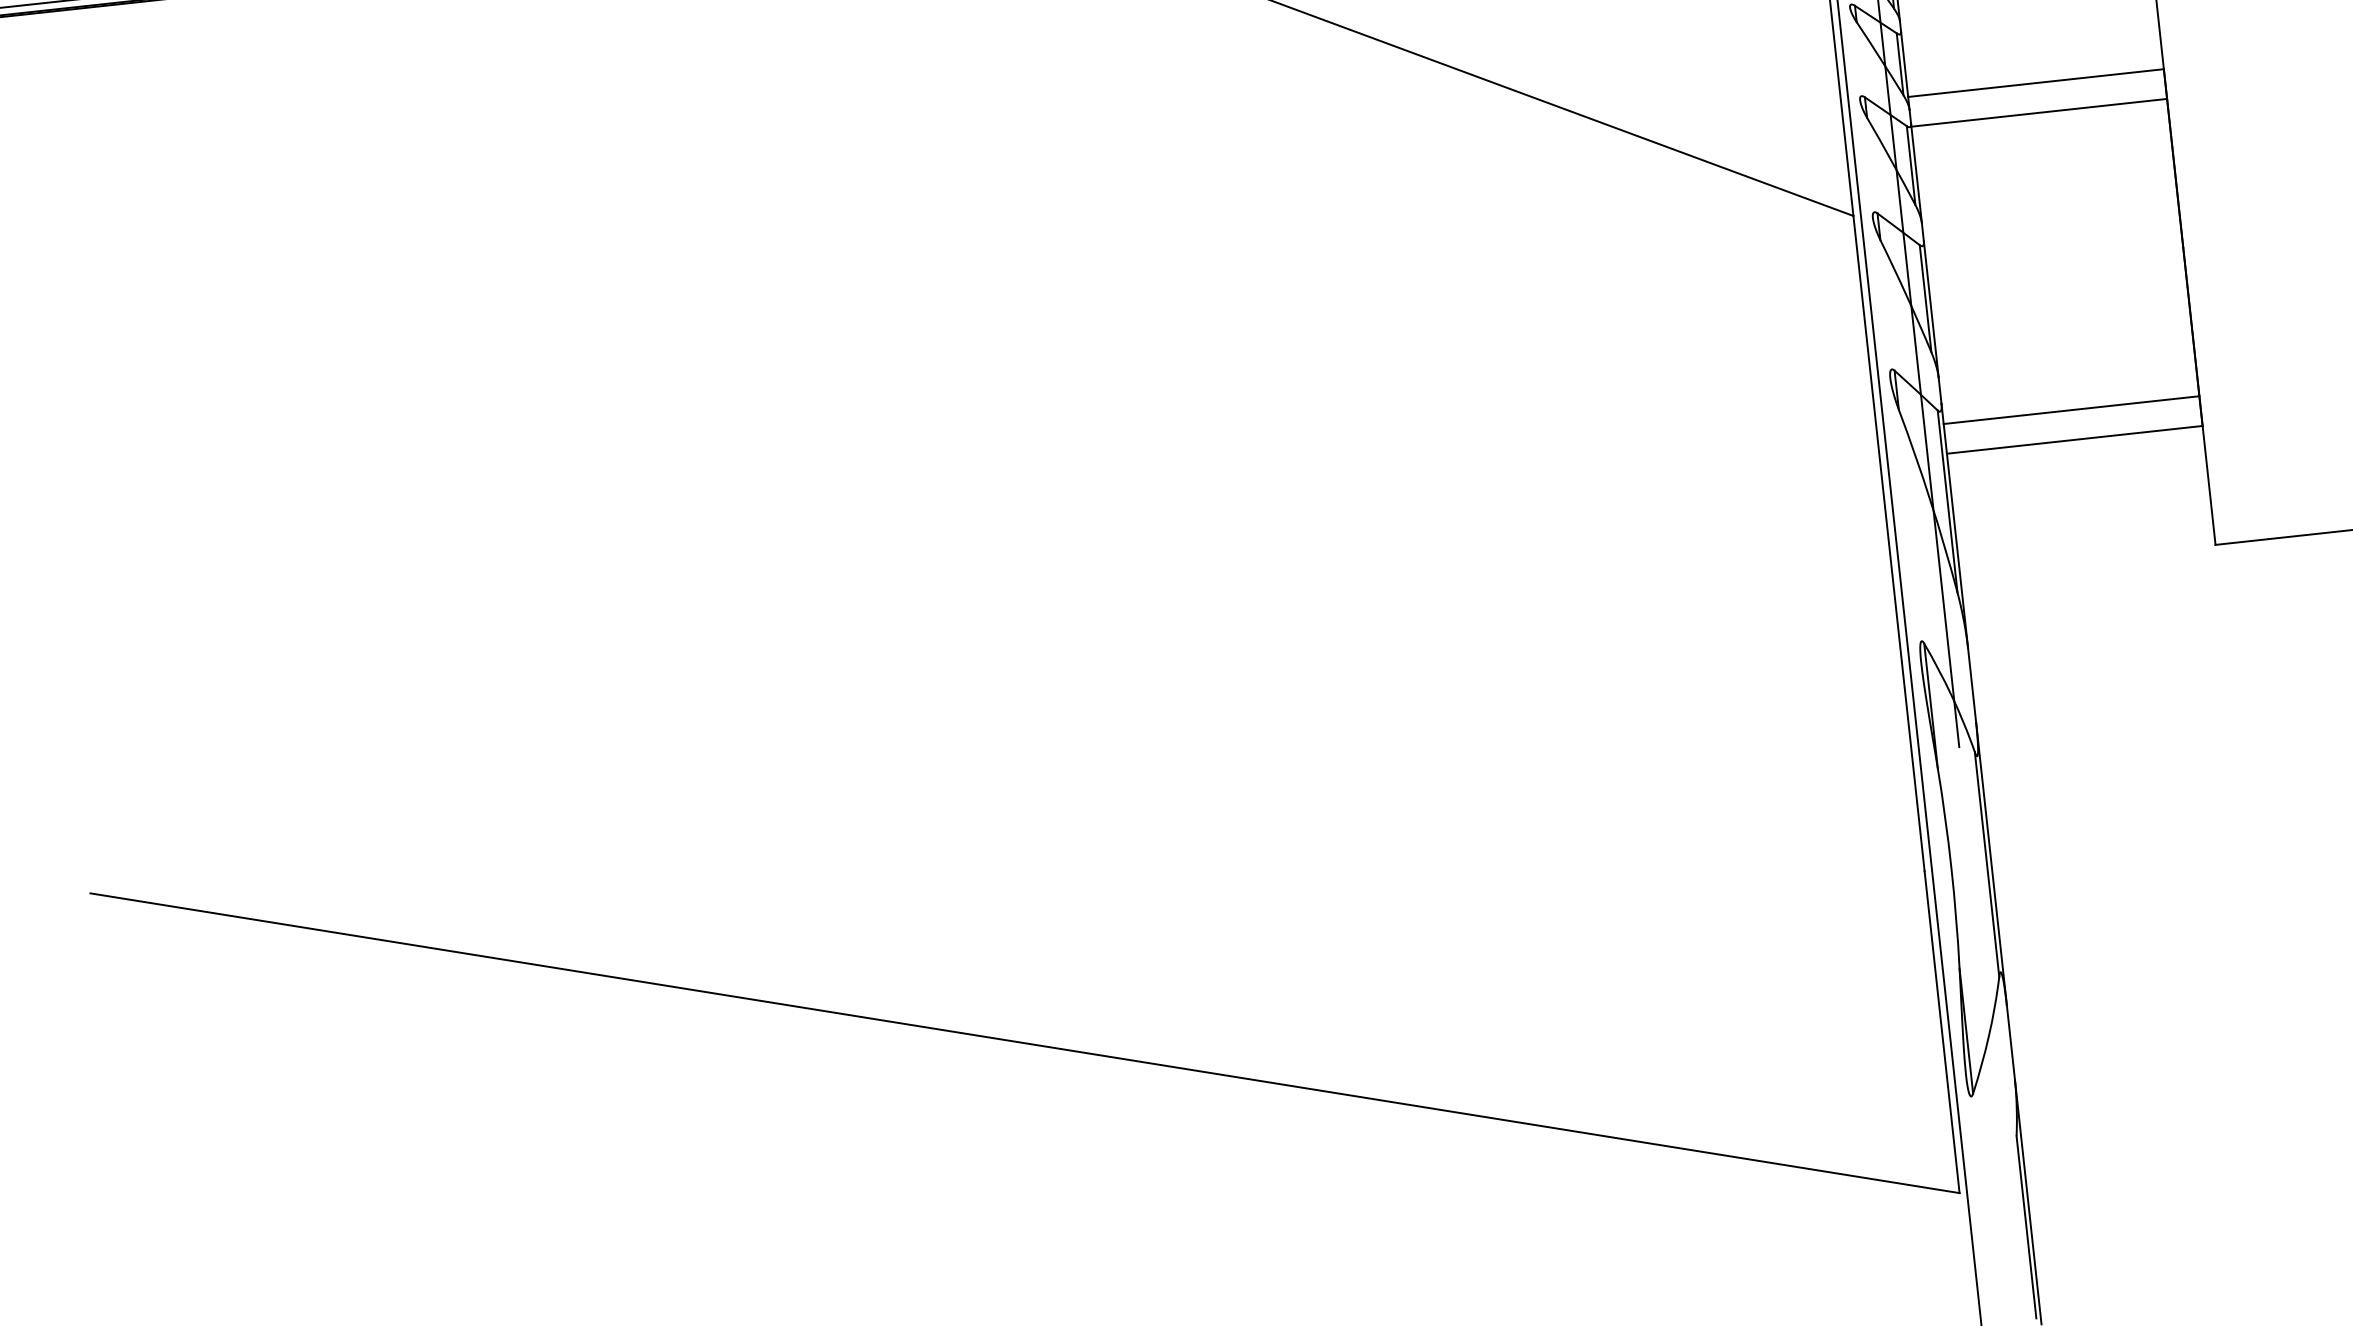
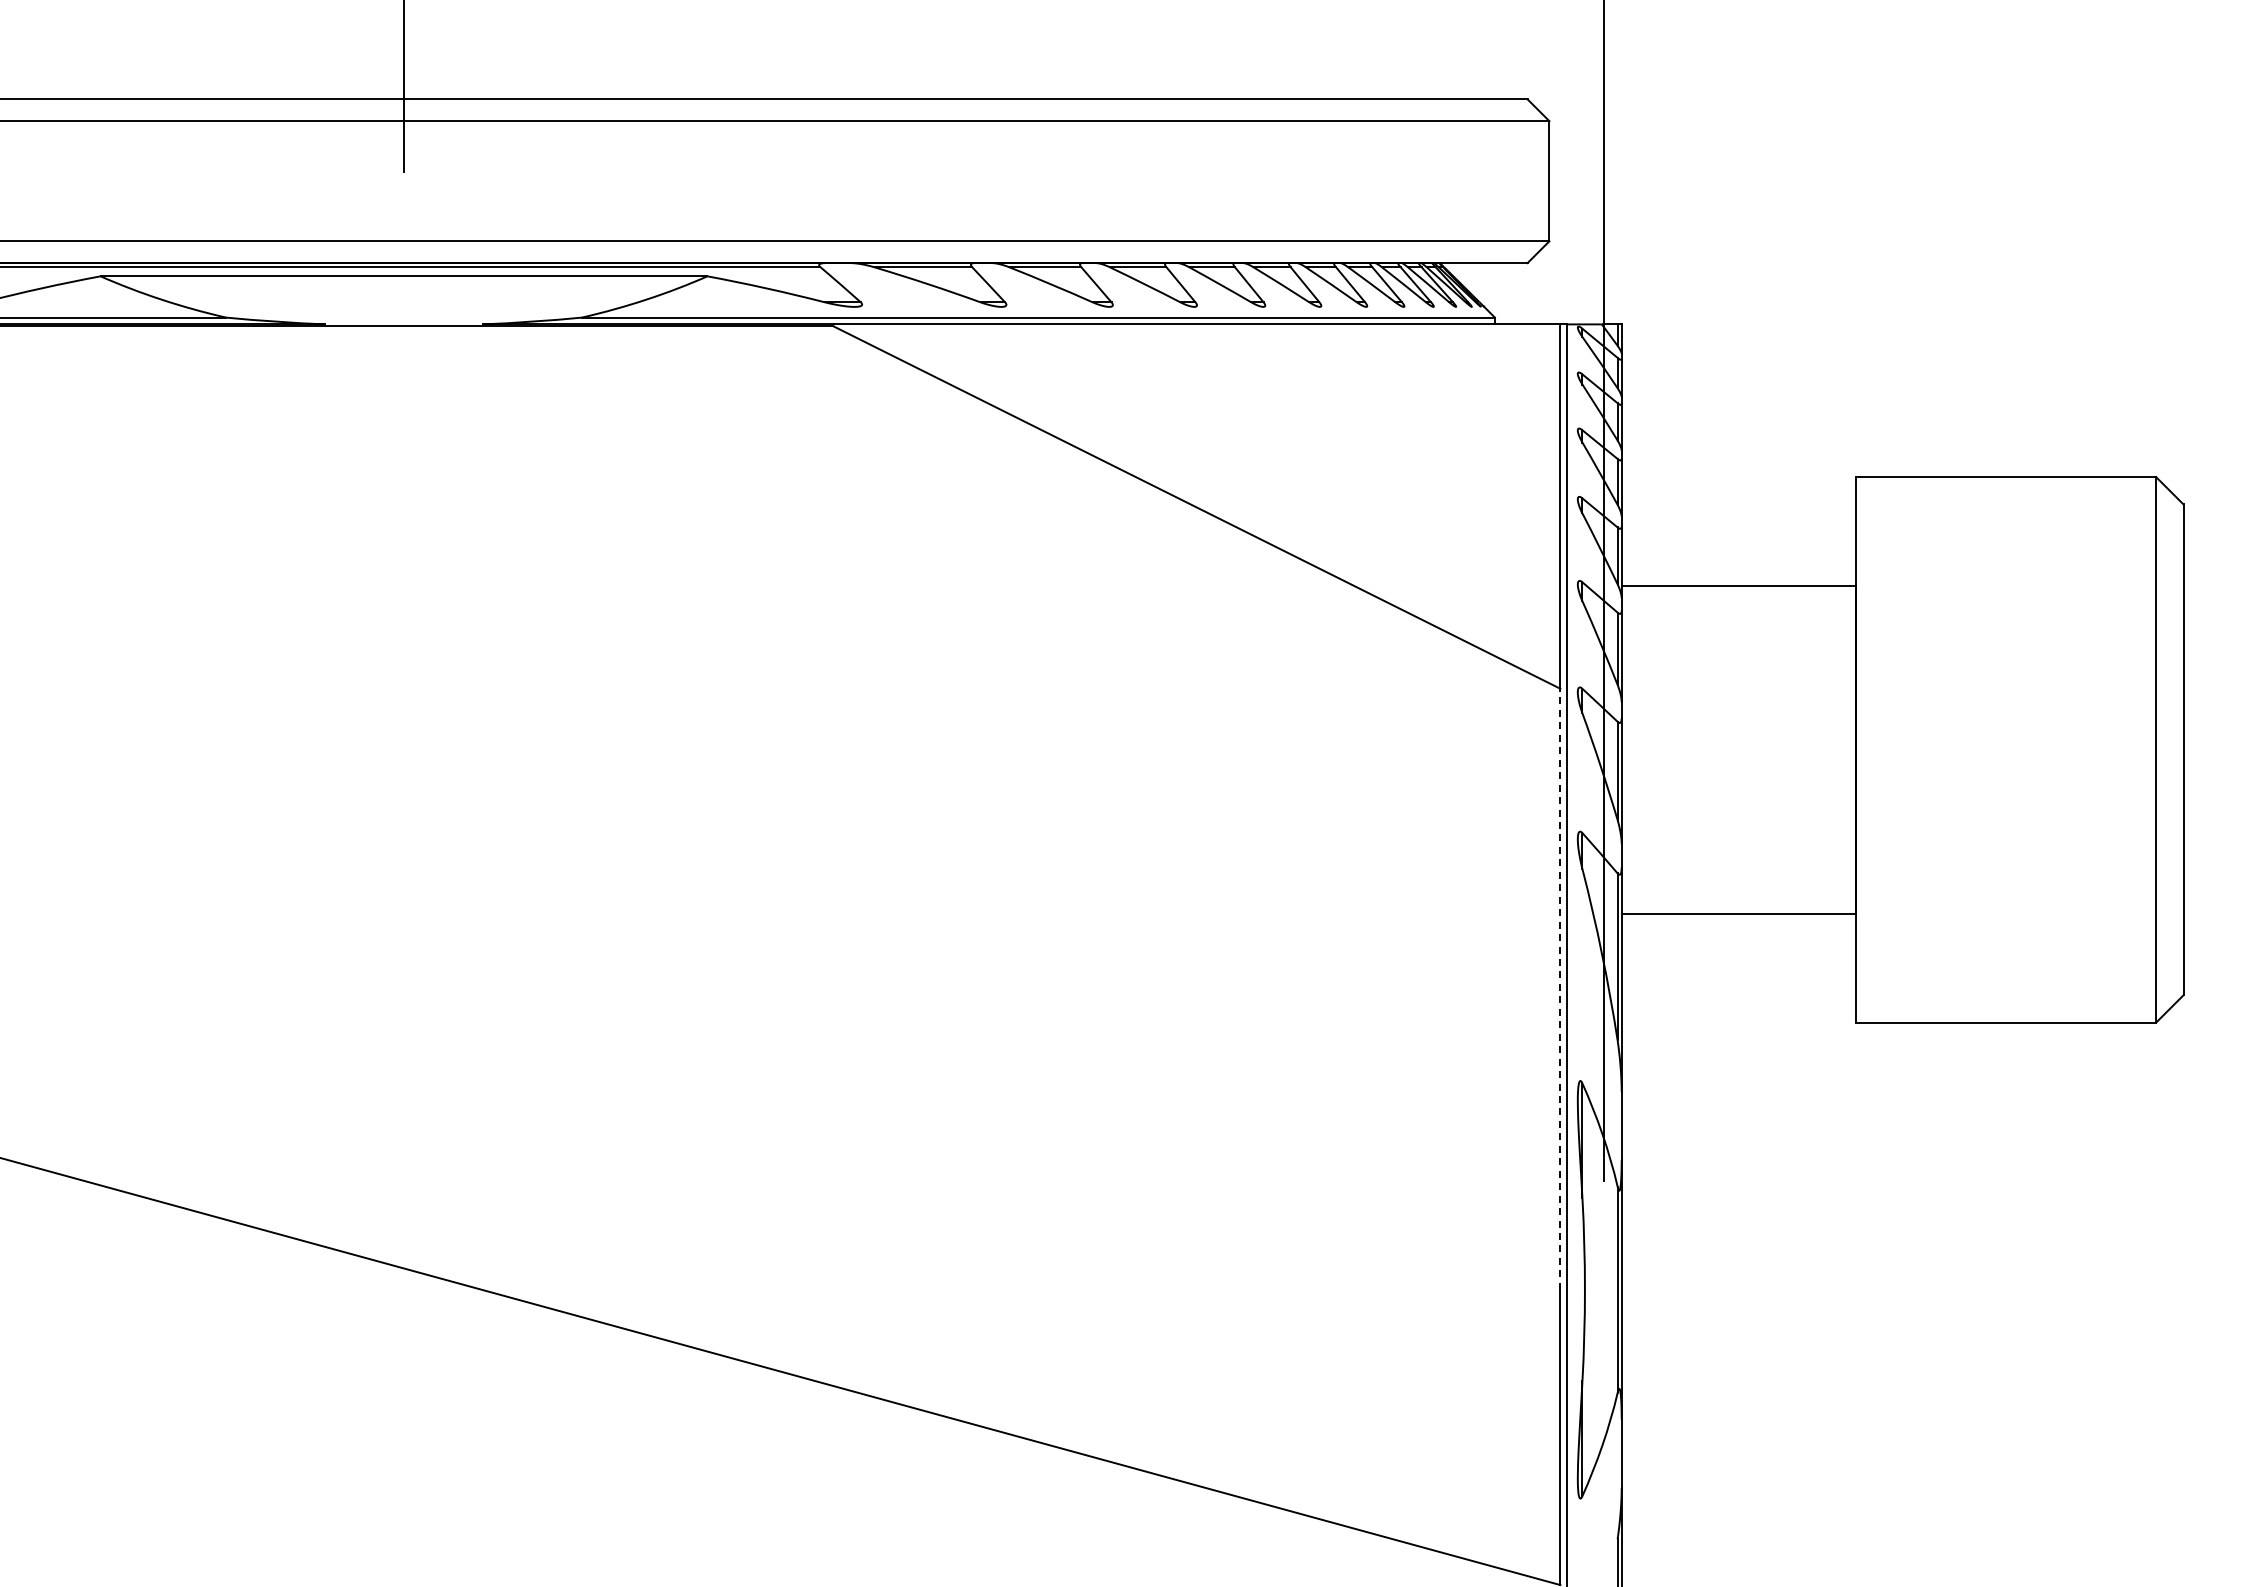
line: (2038, 112) -> (1738, 613), removed
line: (2071, 410) -> (1738, 886), removed
line: (1889, 543) -> (1560, 989), solid -> dashed

